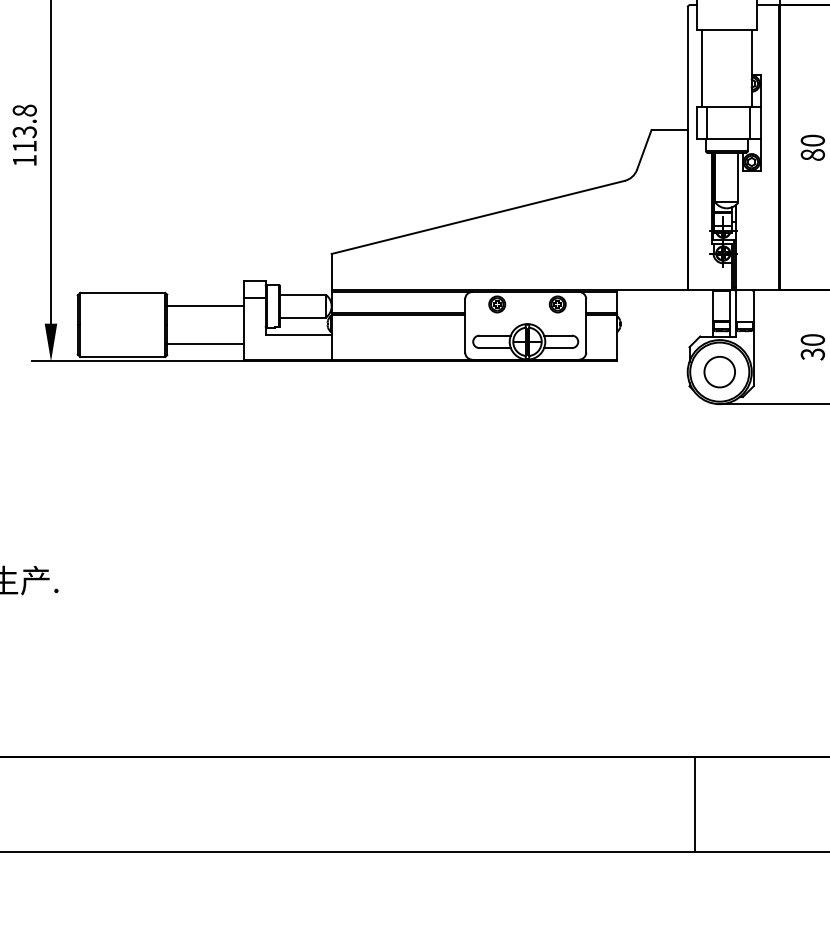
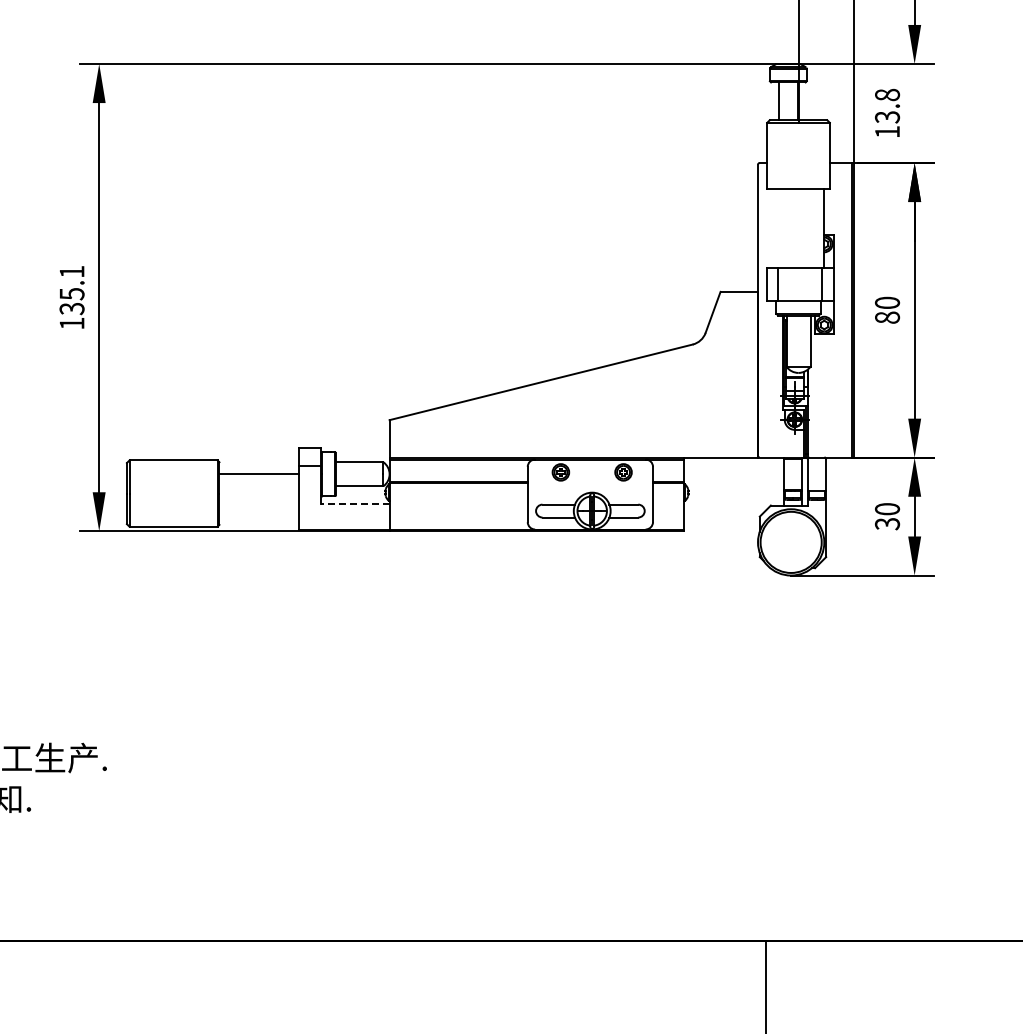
line: (701, 67) -> (772, 227), removed
text: (24, 128) -> (71, 290), 113.8 -> 135.1
line: (298, 334) -> (355, 503), solid -> dashed
line: (205, 343) -> (259, 512), removed
circle: (719, 372) -> (790, 542), removed

